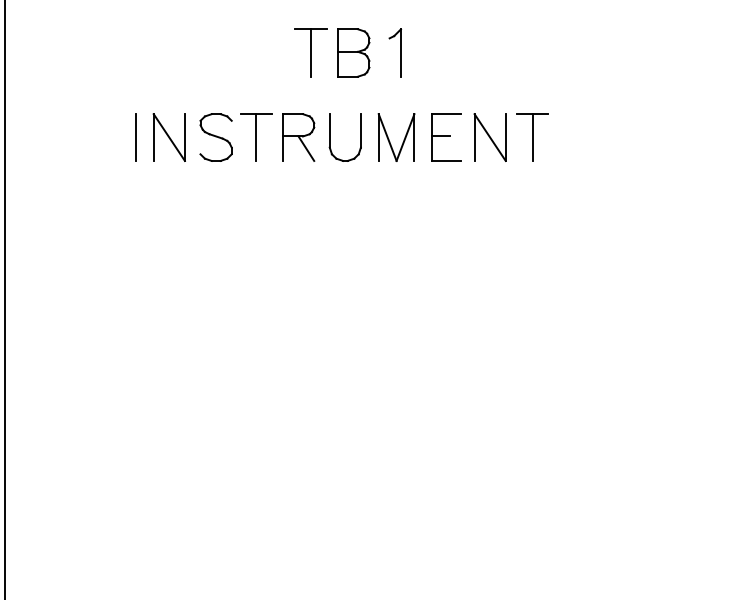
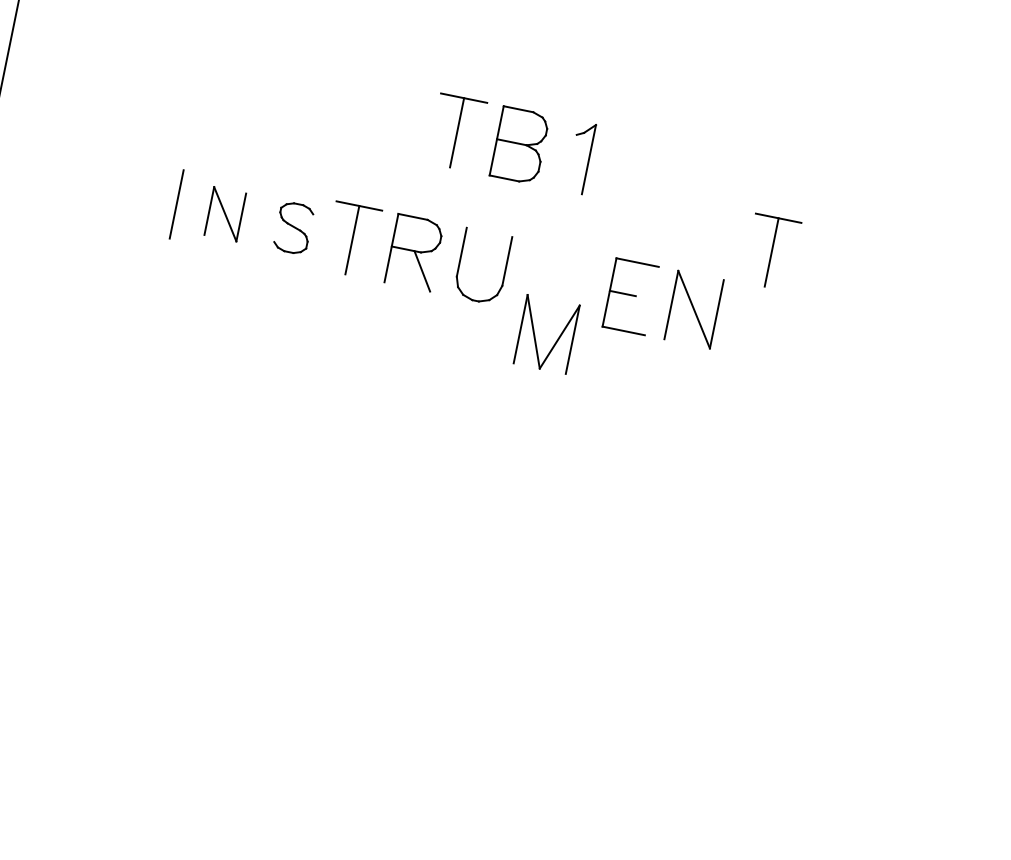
part: (168, 137) -> (224, 213), size x0.7
part: (215, 137) -> (292, 227), size x0.7
part: (532, 137) -> (771, 252), moved
part: (390, 141) -> (536, 338), moved

